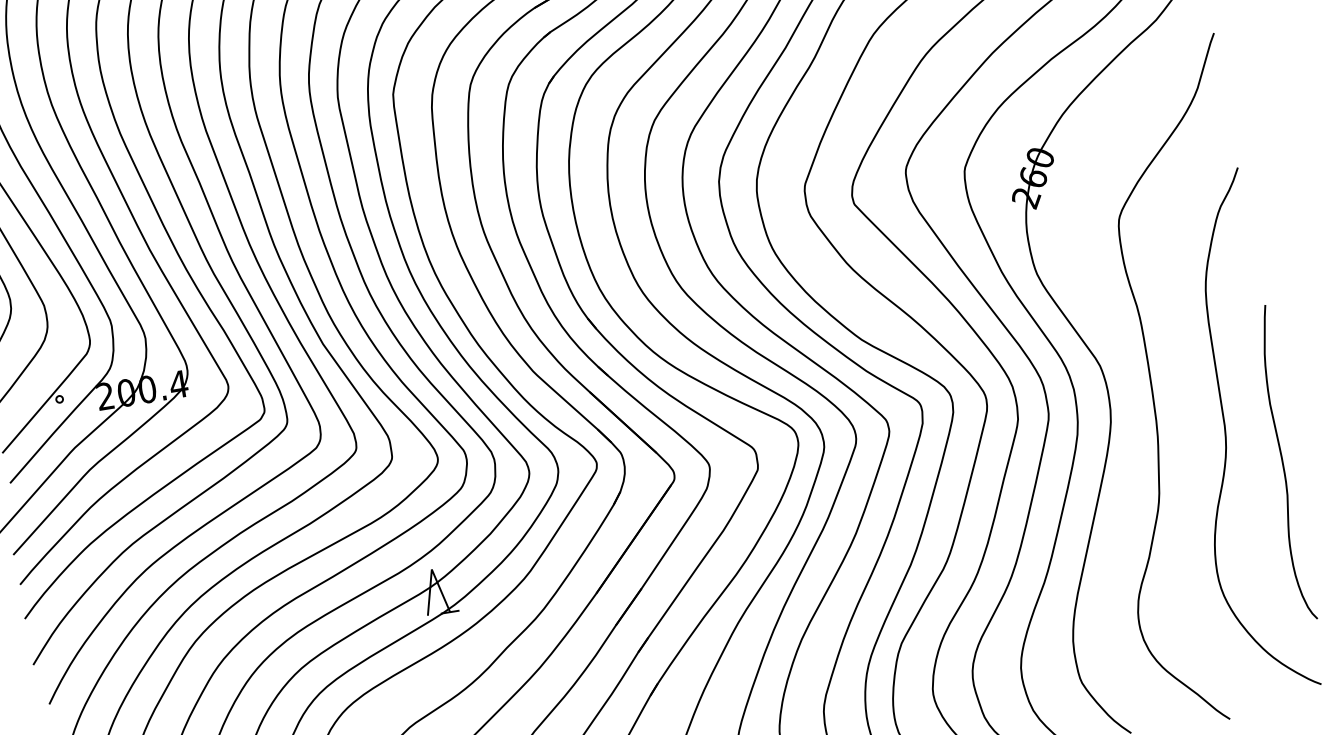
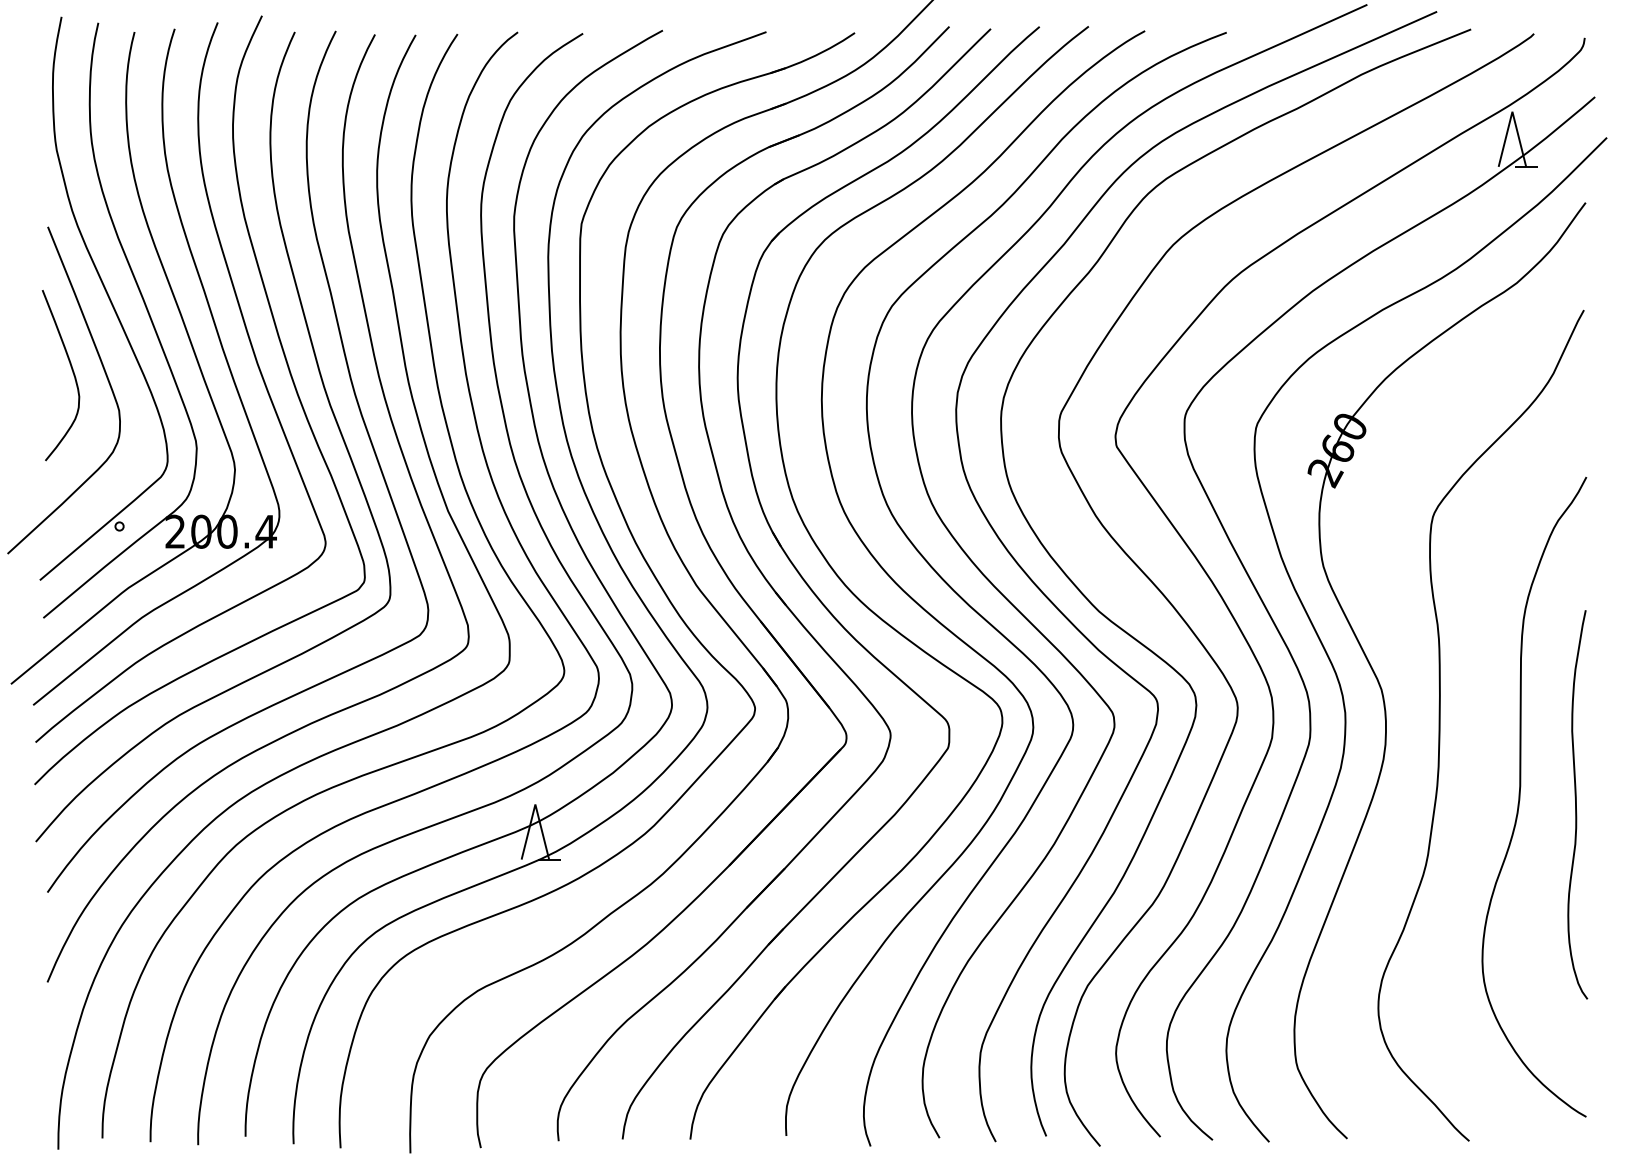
curve: (1283, 463) -> (1576, 804), moved

